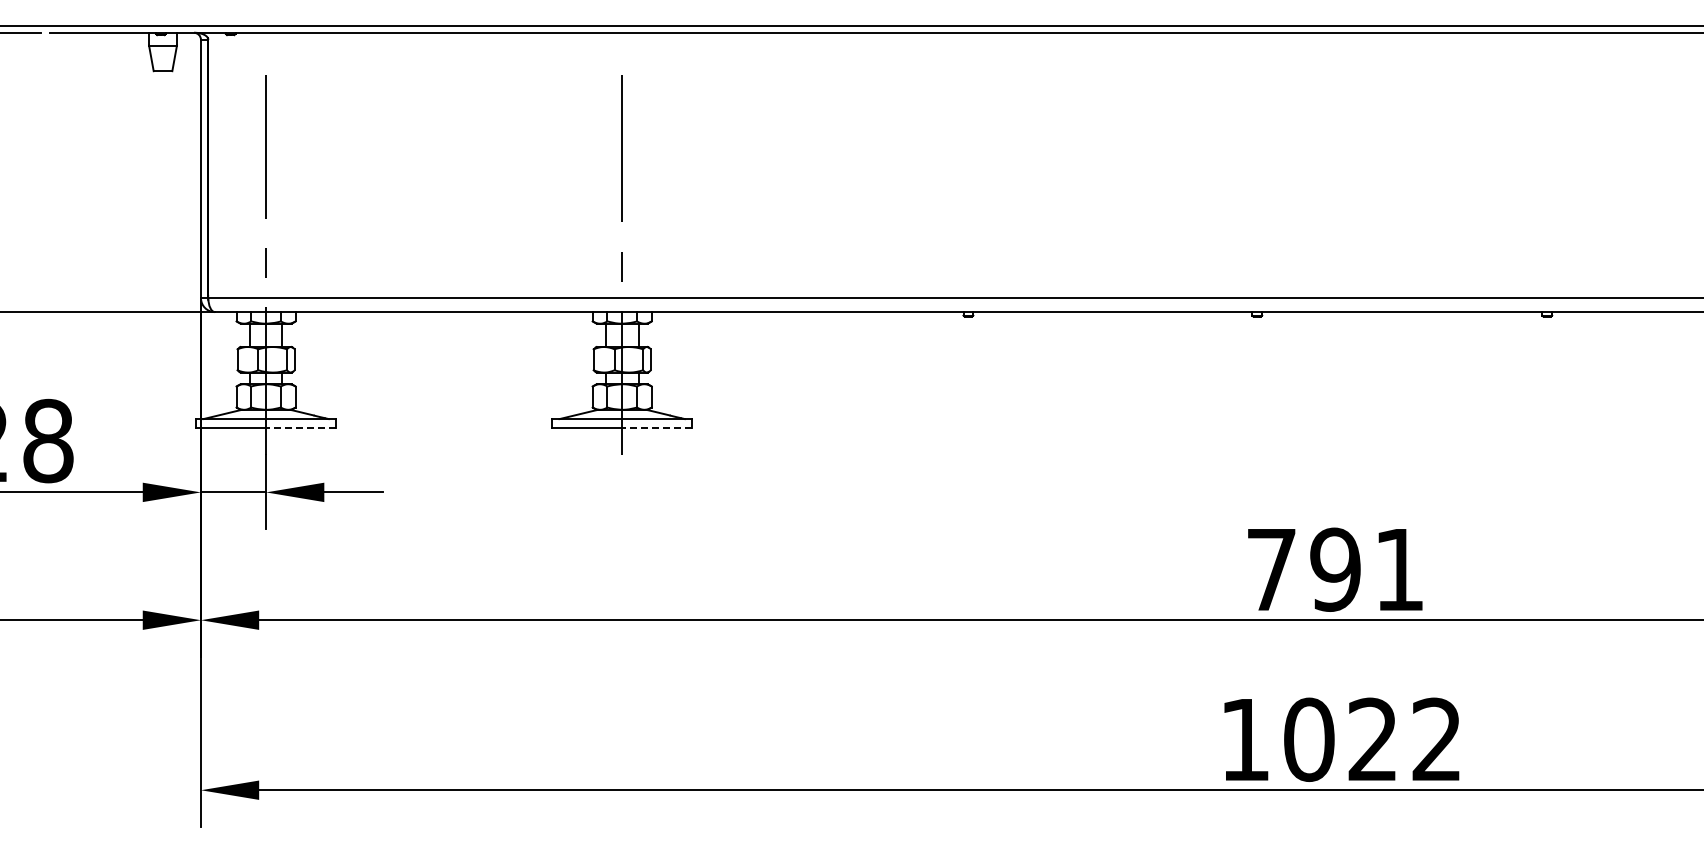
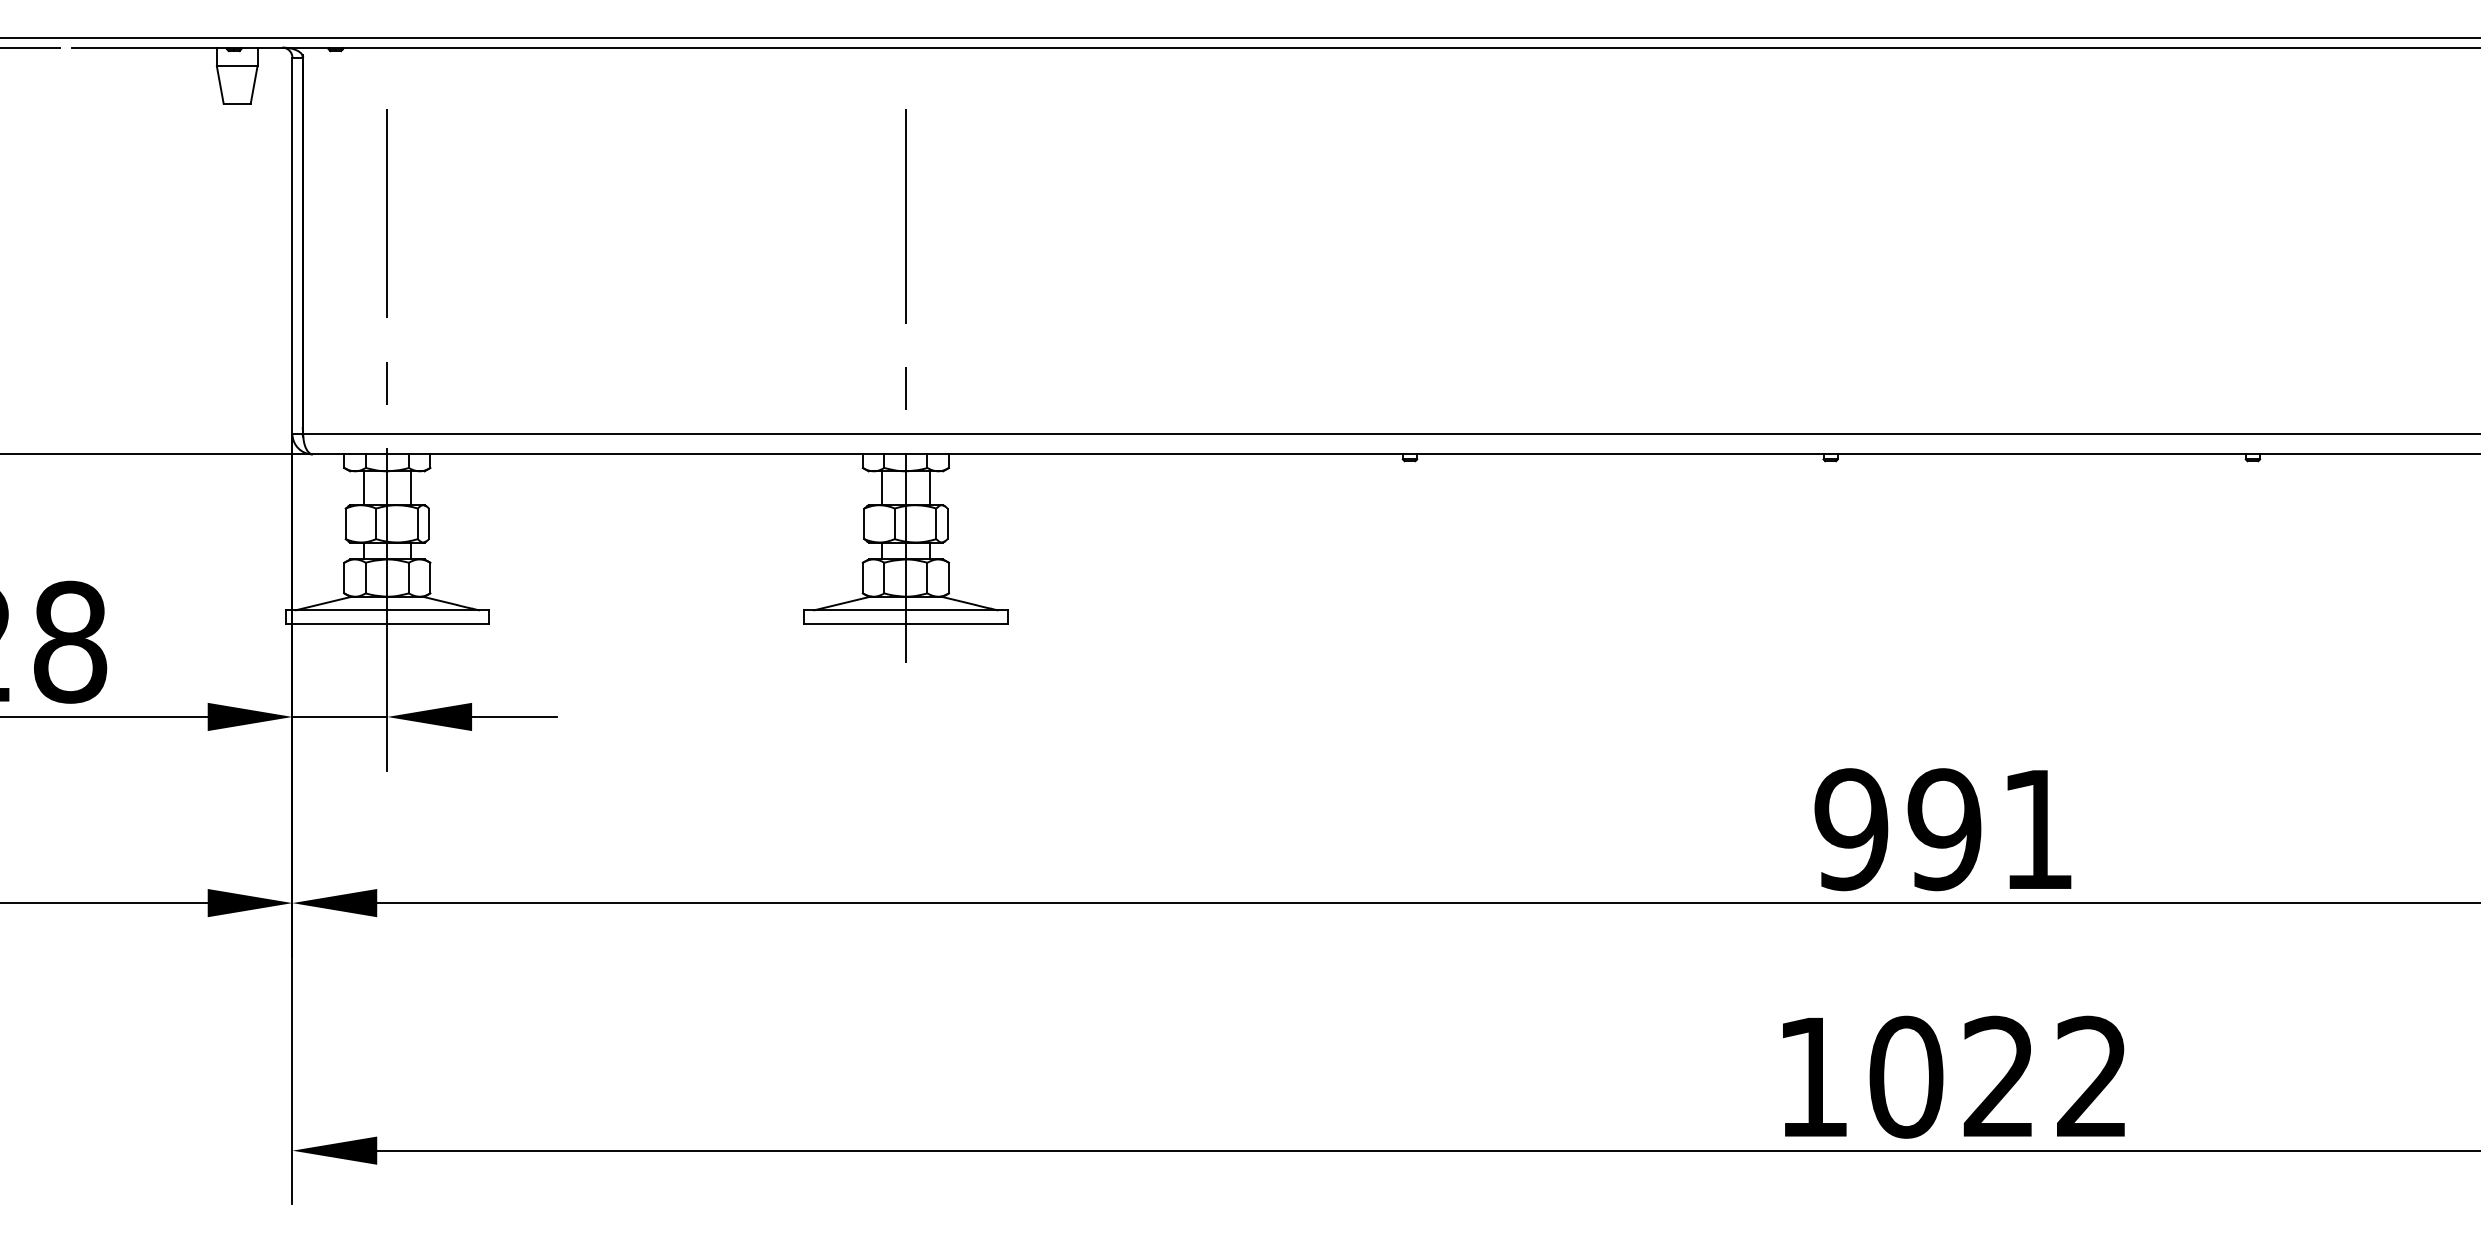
line: (301, 428) -> (438, 623), dashed -> solid
line: (657, 428) -> (957, 623), dashed -> solid
text: (1271, 569) -> (1851, 829), 791 -> 991

